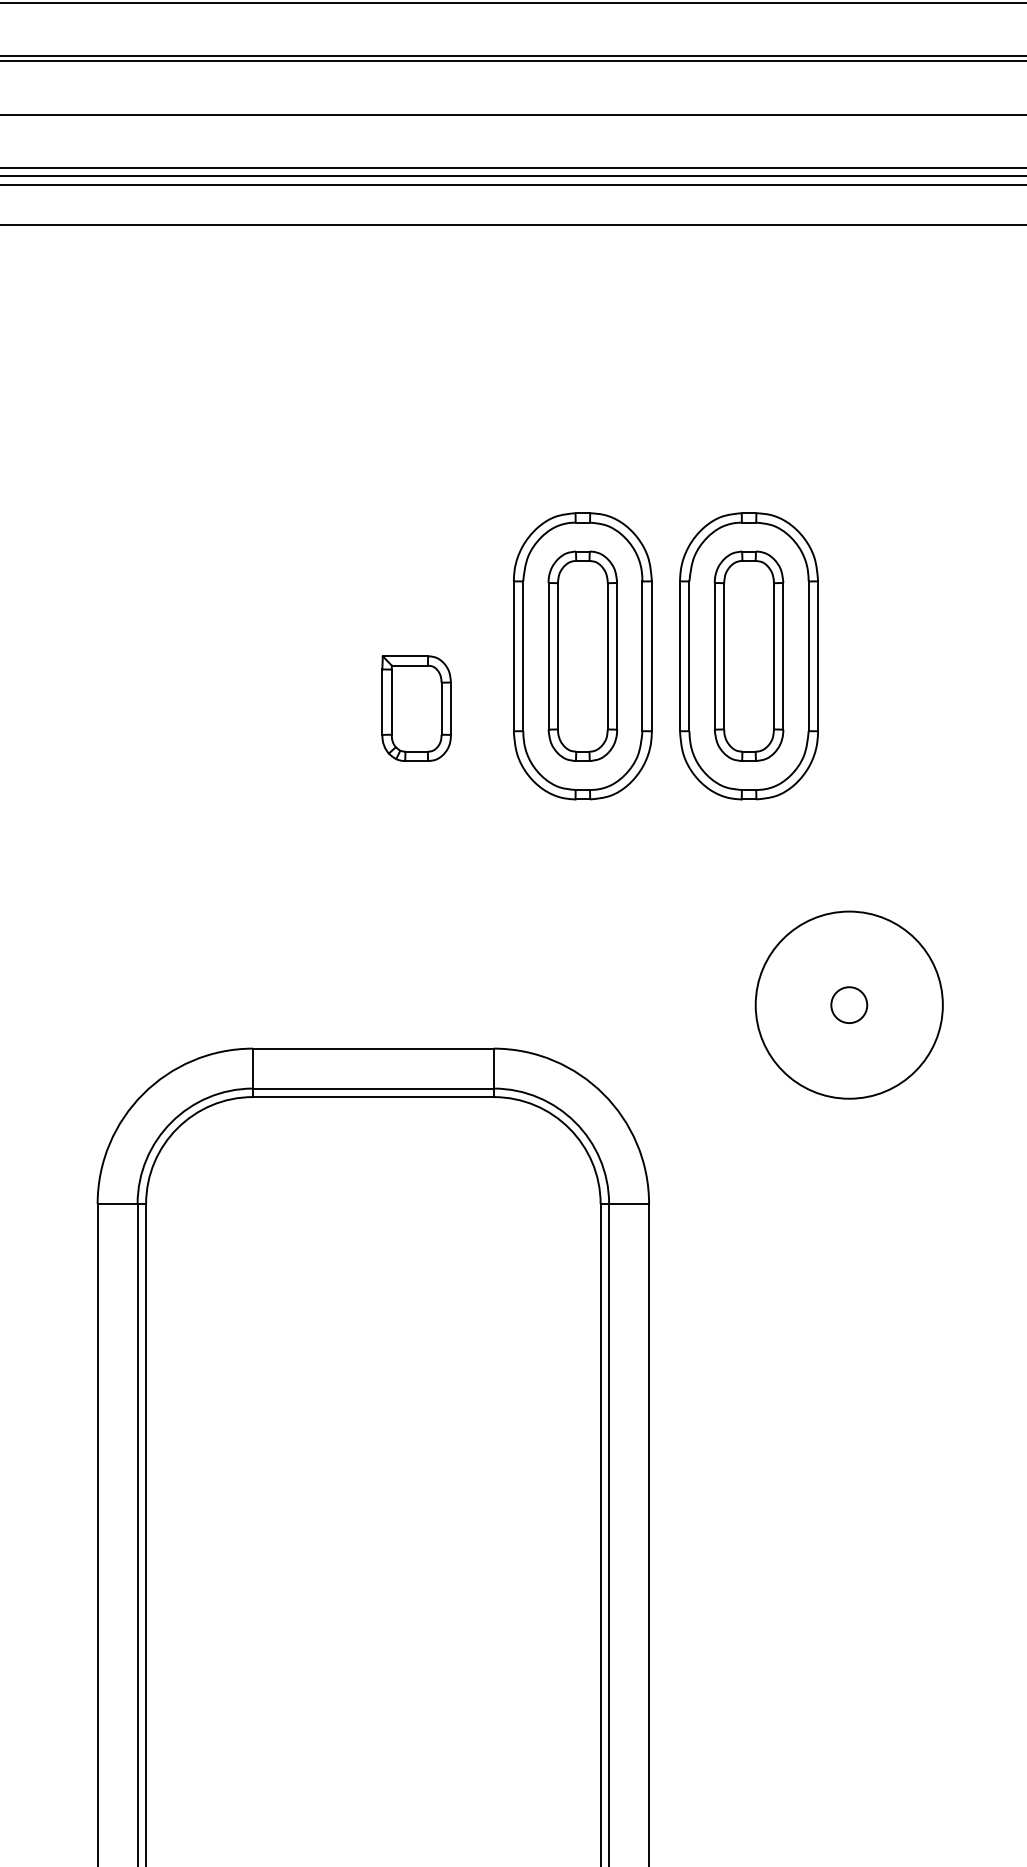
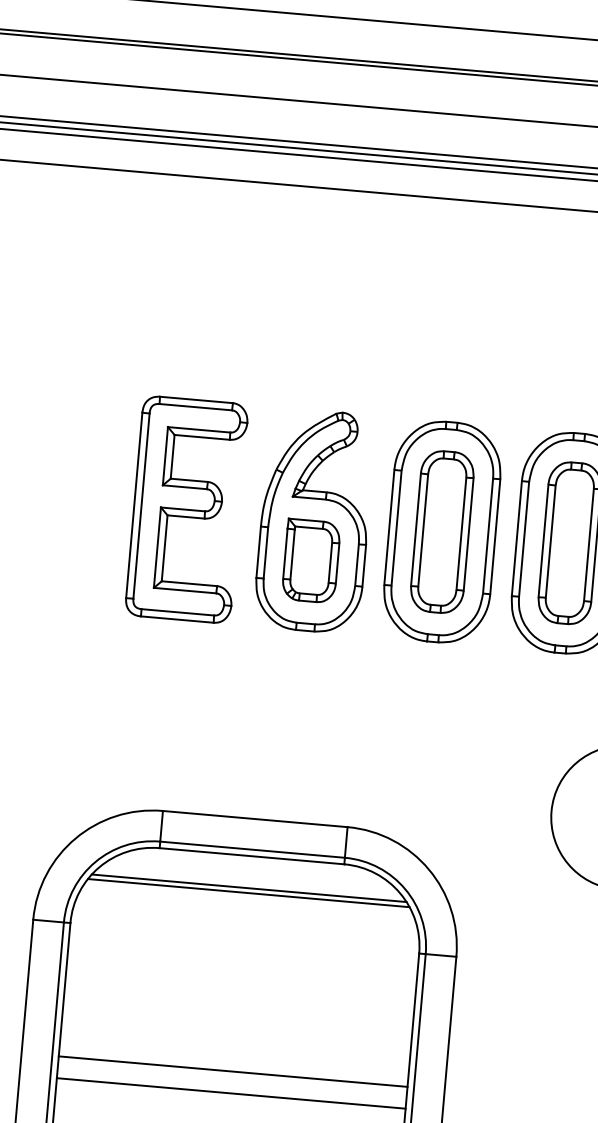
part: (249, 656) -> (186, 509), added
part: (416, 656) -> (314, 521), added
line: (373, 1138) -> (249, 888), added
line: (372, 1145) -> (248, 893), added
line: (373, 1377) -> (233, 1071), added
line: (373, 1406) -> (231, 1093), added

